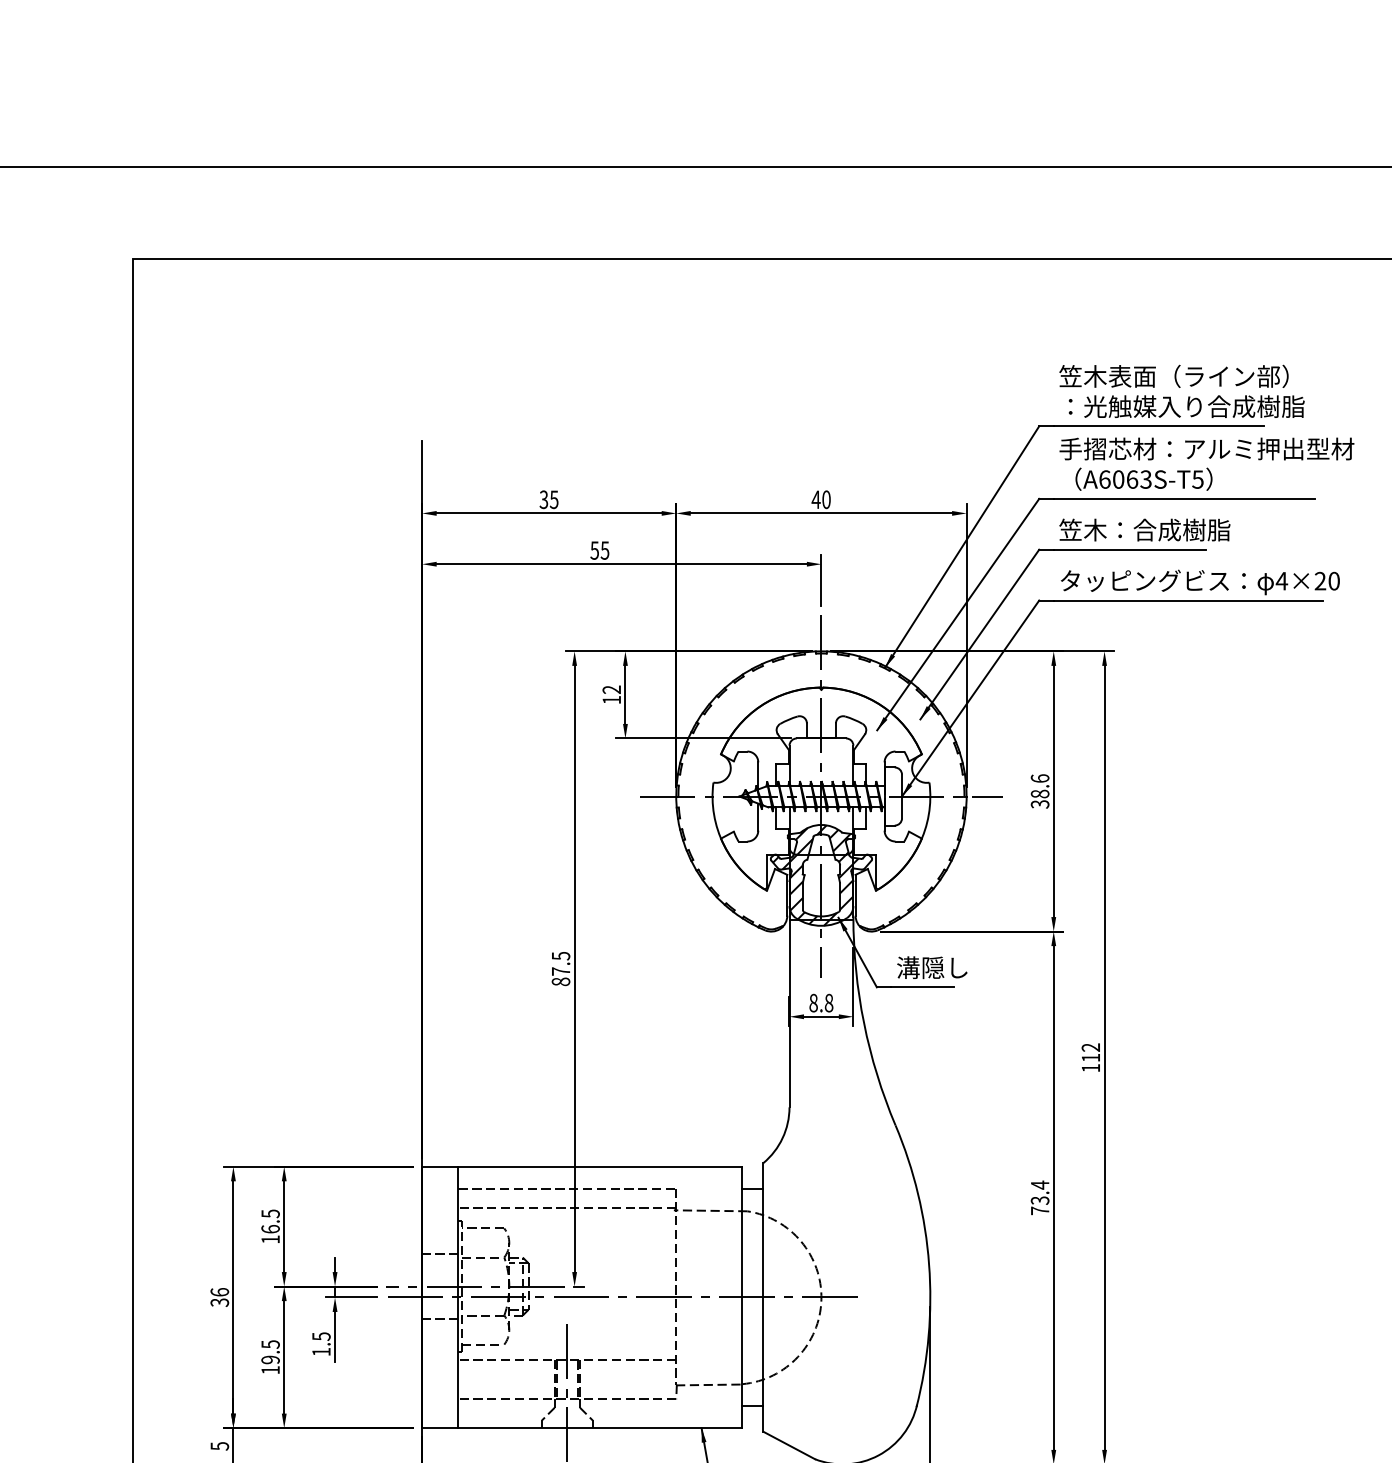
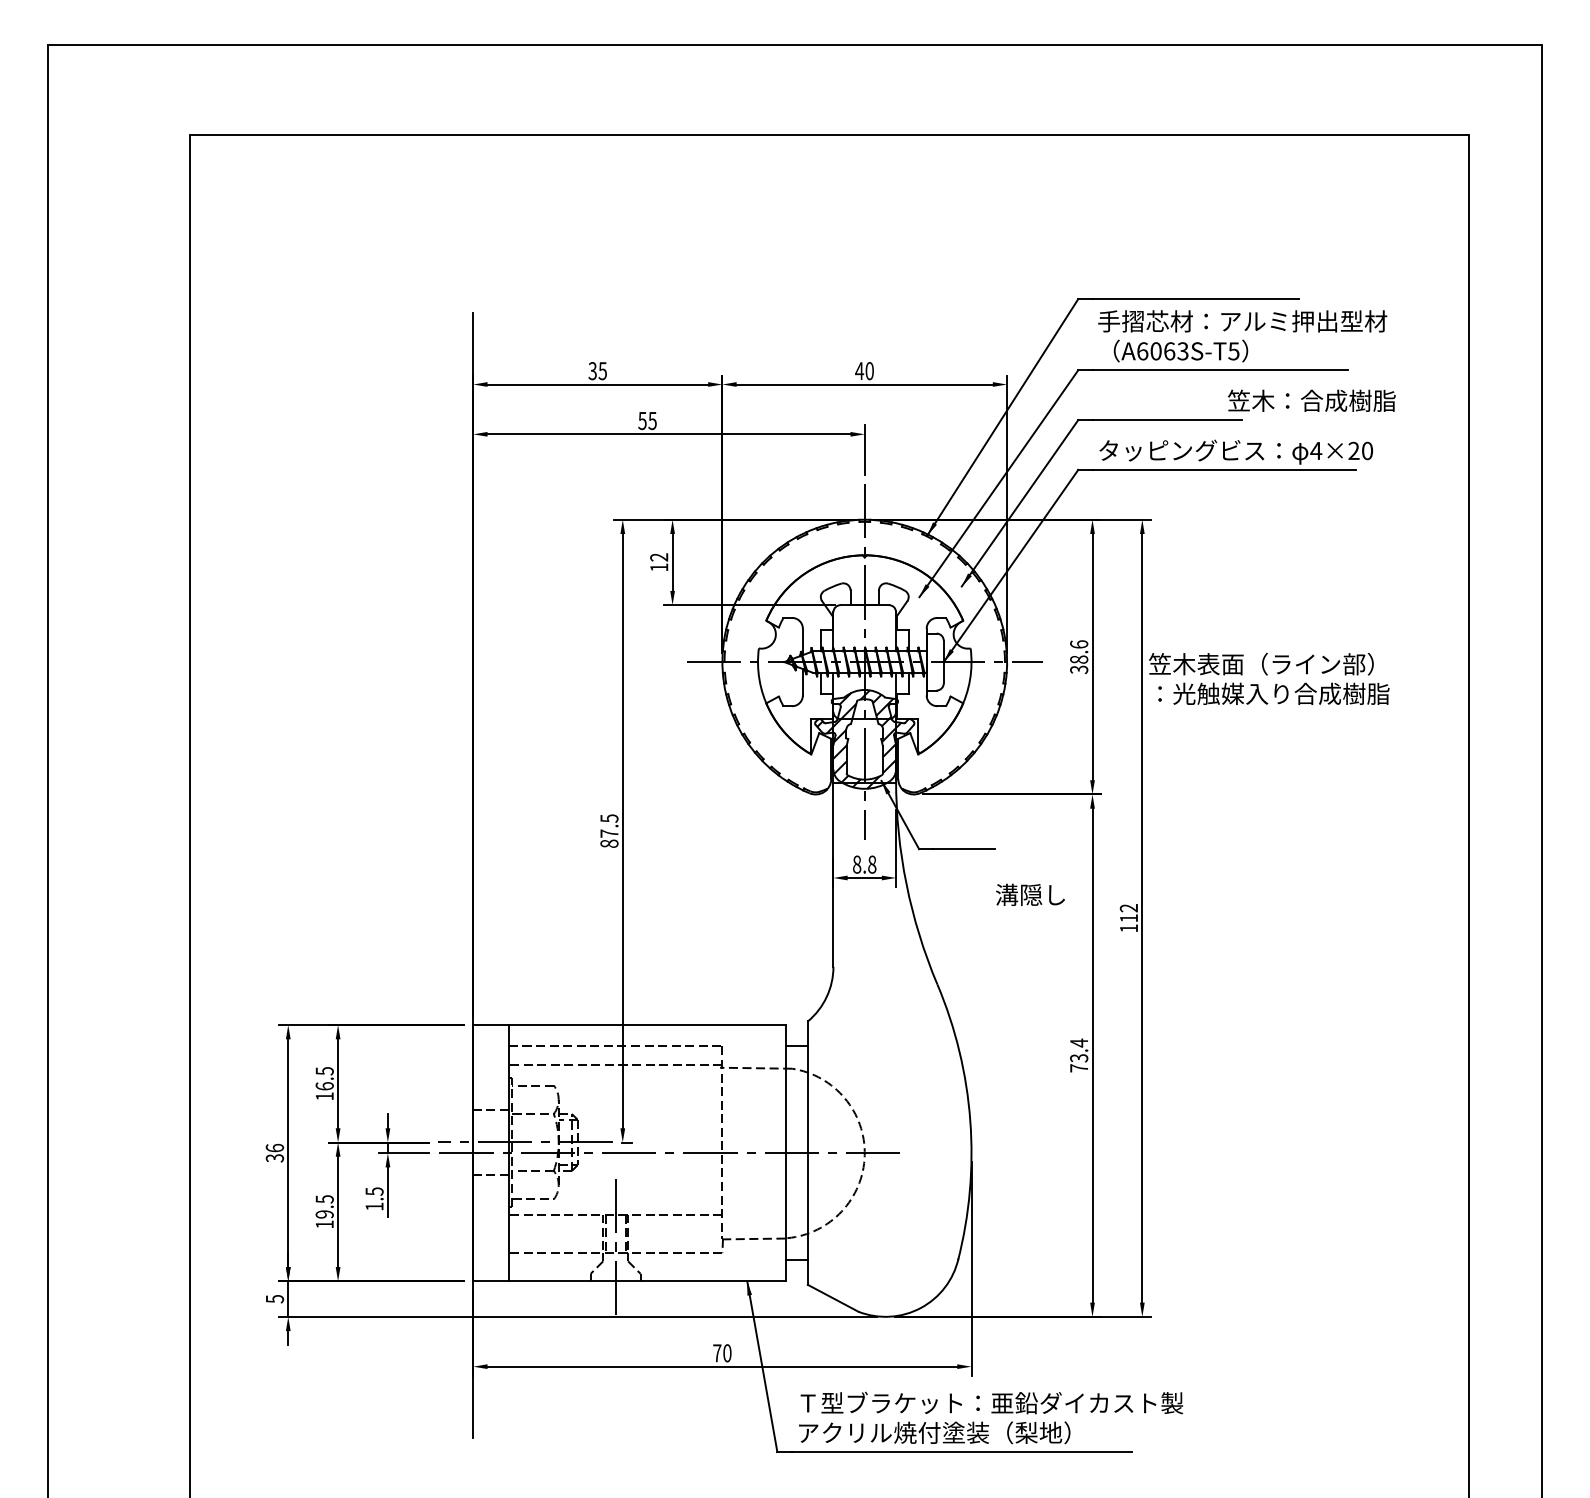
text: (1182, 391) -> (1269, 678), moved
text: (1144, 529) -> (1311, 400), moved
text: (932, 967) -> (1030, 894), moved

